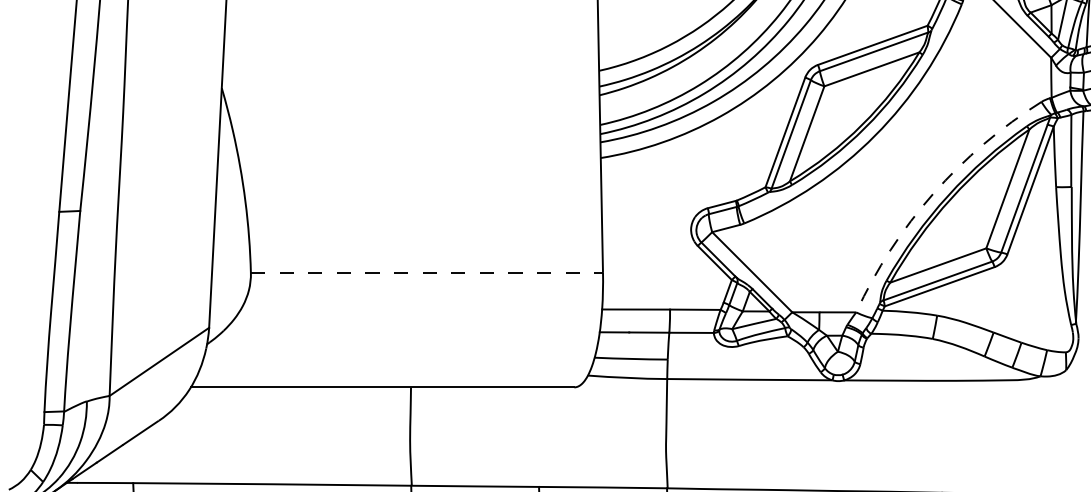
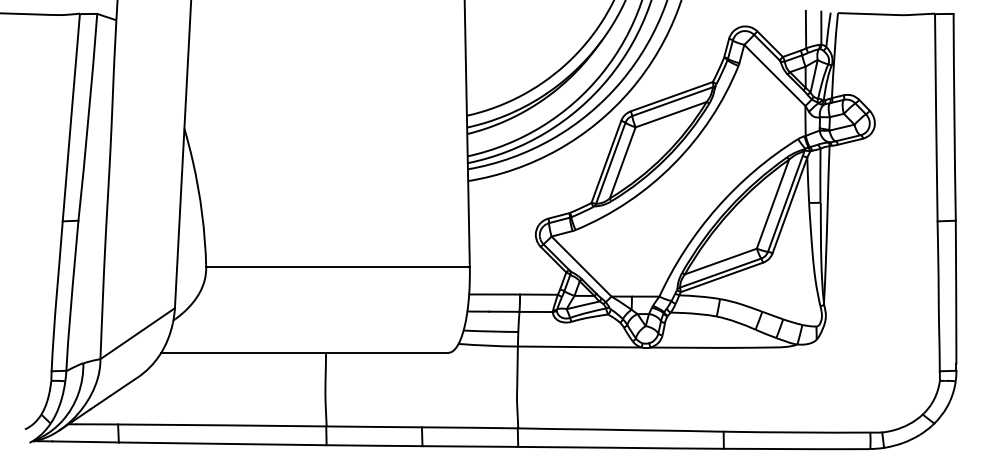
arc: (933, 193) -> (717, 207), dashed -> solid
line: (427, 273) -> (338, 267), dashed -> solid

